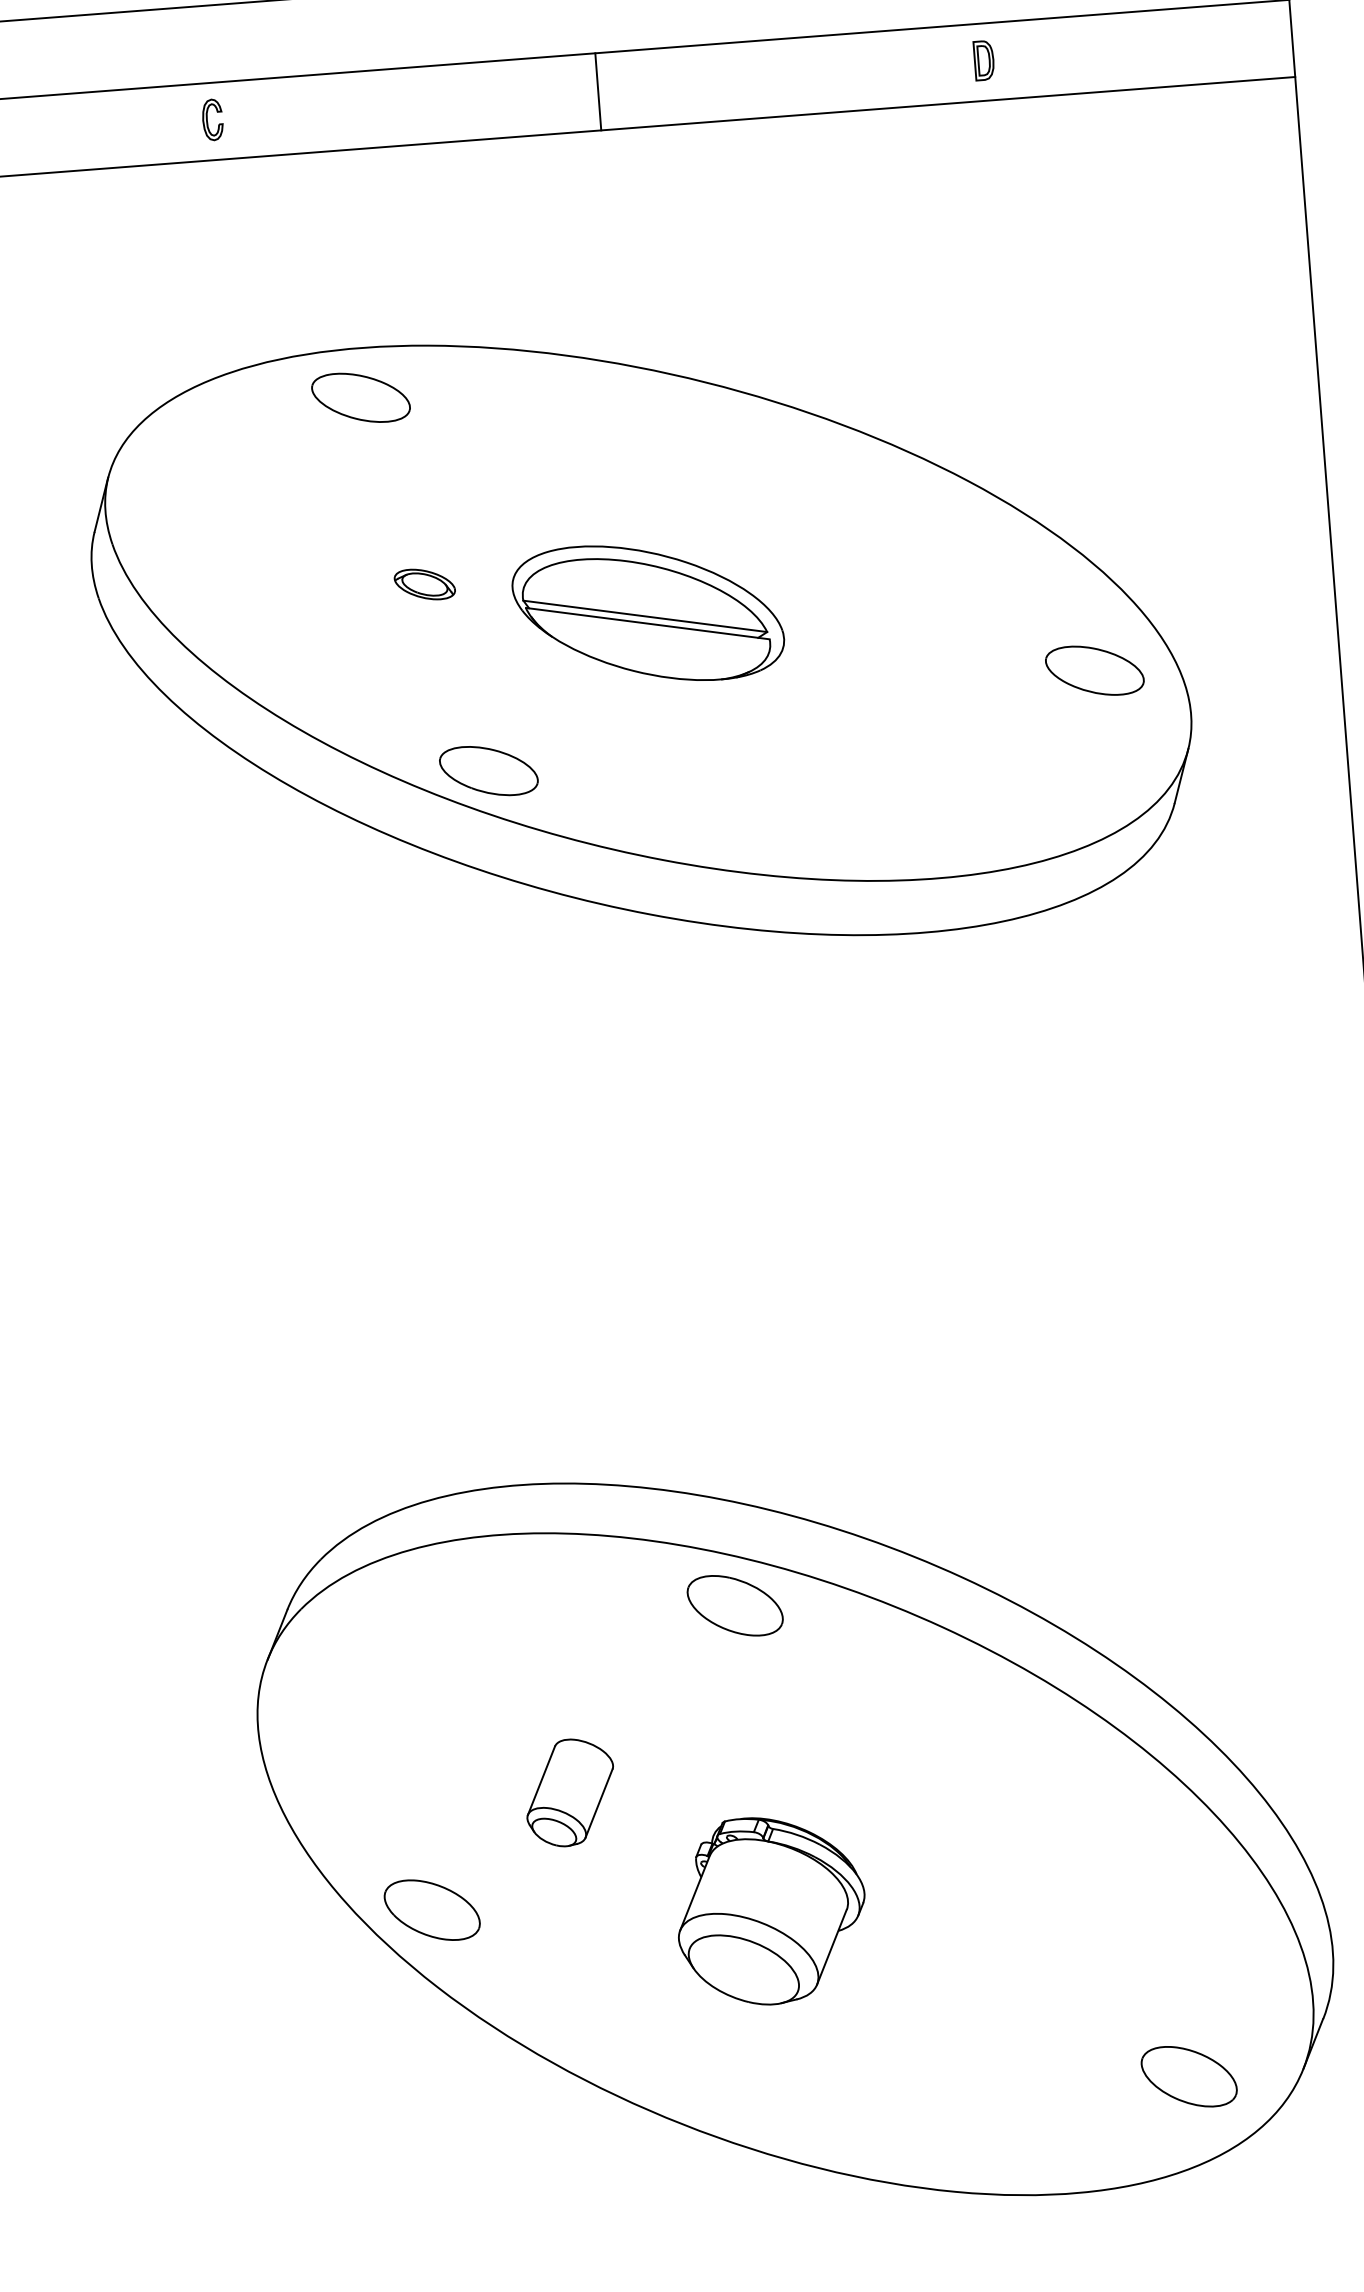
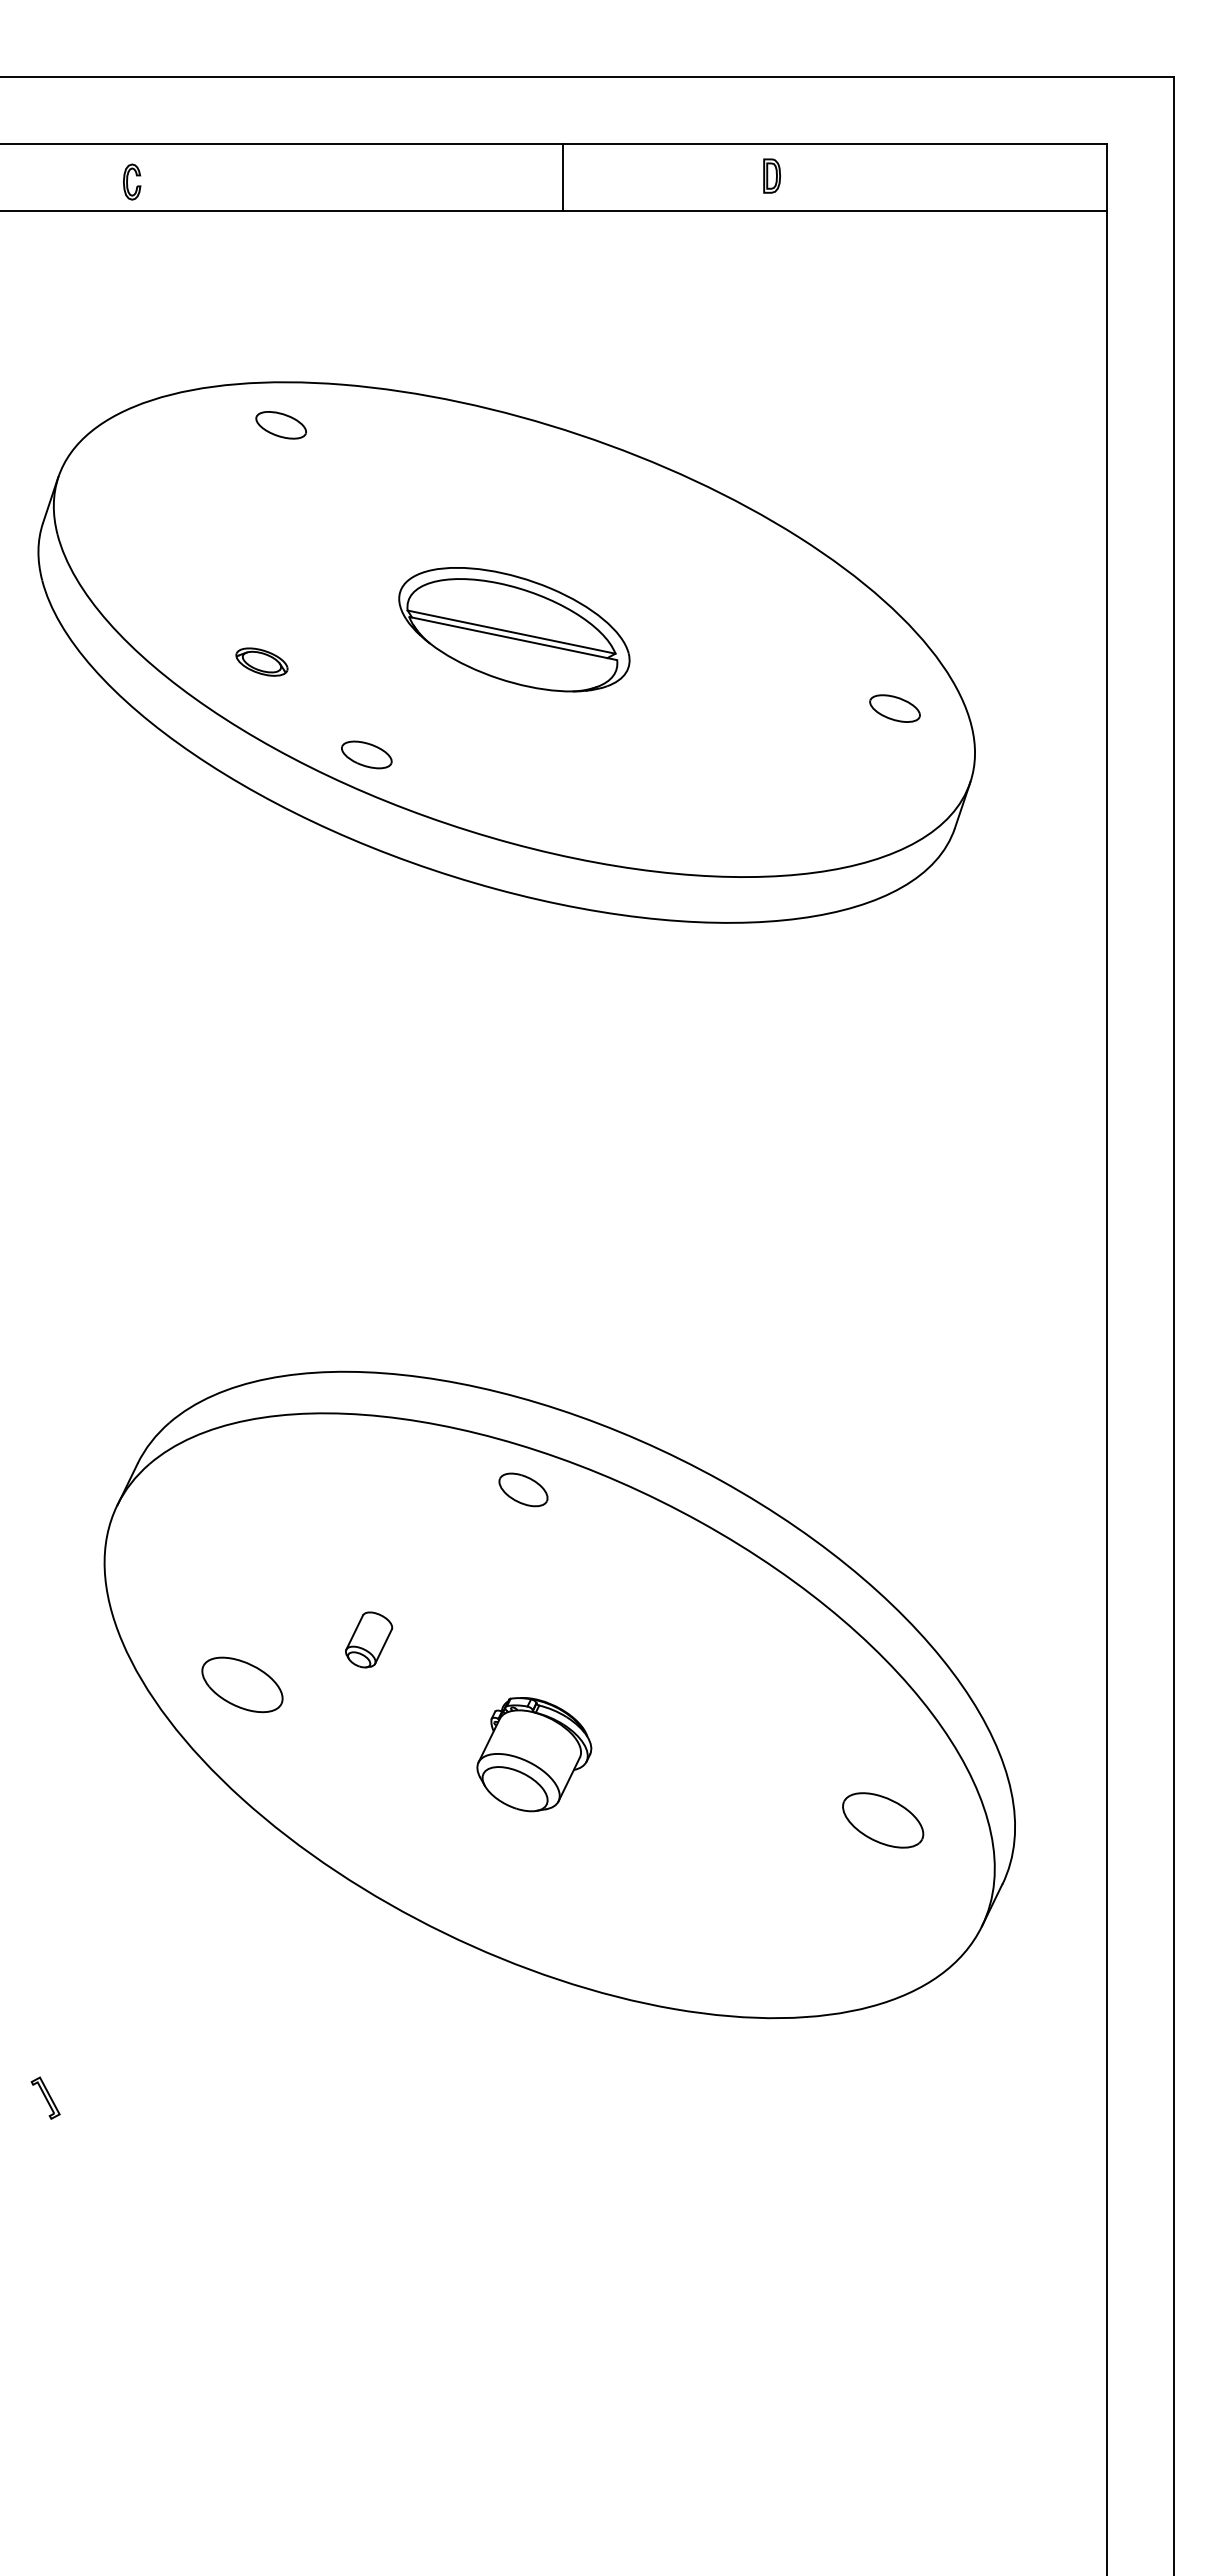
part: (984, 59) -> (772, 175), moved
line: (597, 91) -> (562, 177), moved
part: (213, 119) -> (132, 181), moved
part: (360, 398) -> (280, 425), size x0.6
part: (424, 583) -> (261, 661), moved
part: (1094, 670) -> (894, 708), size x0.6
part: (488, 770) -> (366, 754), size x0.6
part: (735, 1605) -> (523, 1489), size x0.6
part: (569, 1792) -> (368, 1639), size x0.6
part: (432, 1909) -> (242, 1684), moved
part: (771, 1910) -> (534, 1754), size x0.7
part: (1189, 2076) -> (883, 1820), moved

